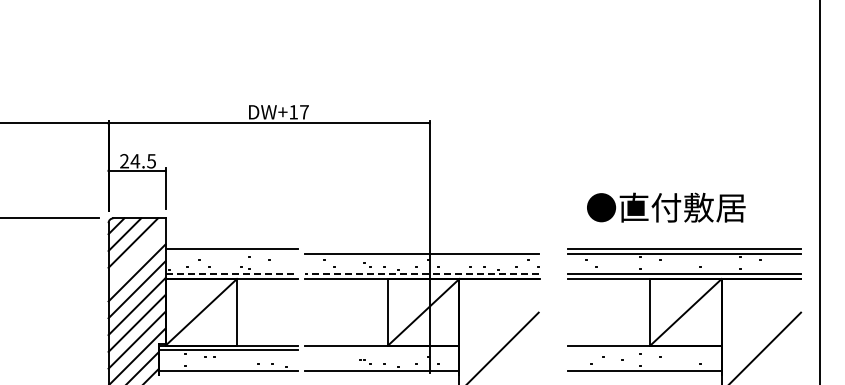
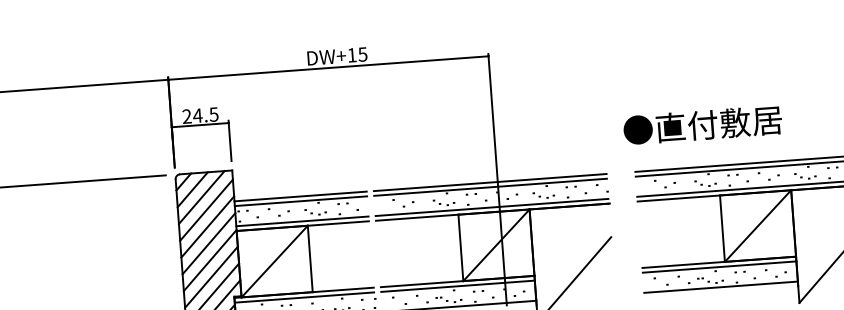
text: (303, 112) -> (361, 54), DW+17 -> DW+15
text: (666, 207) -> (703, 125), moved
line: (421, 249) -> (489, 182), added
line: (231, 254) -> (300, 201), added
line: (136, 255) -> (205, 209), added
line: (232, 274) -> (303, 221), dashed -> solid
line: (422, 274) -> (492, 207), dashed -> solid
line: (382, 350) -> (458, 286), added
line: (644, 350) -> (719, 267), added

